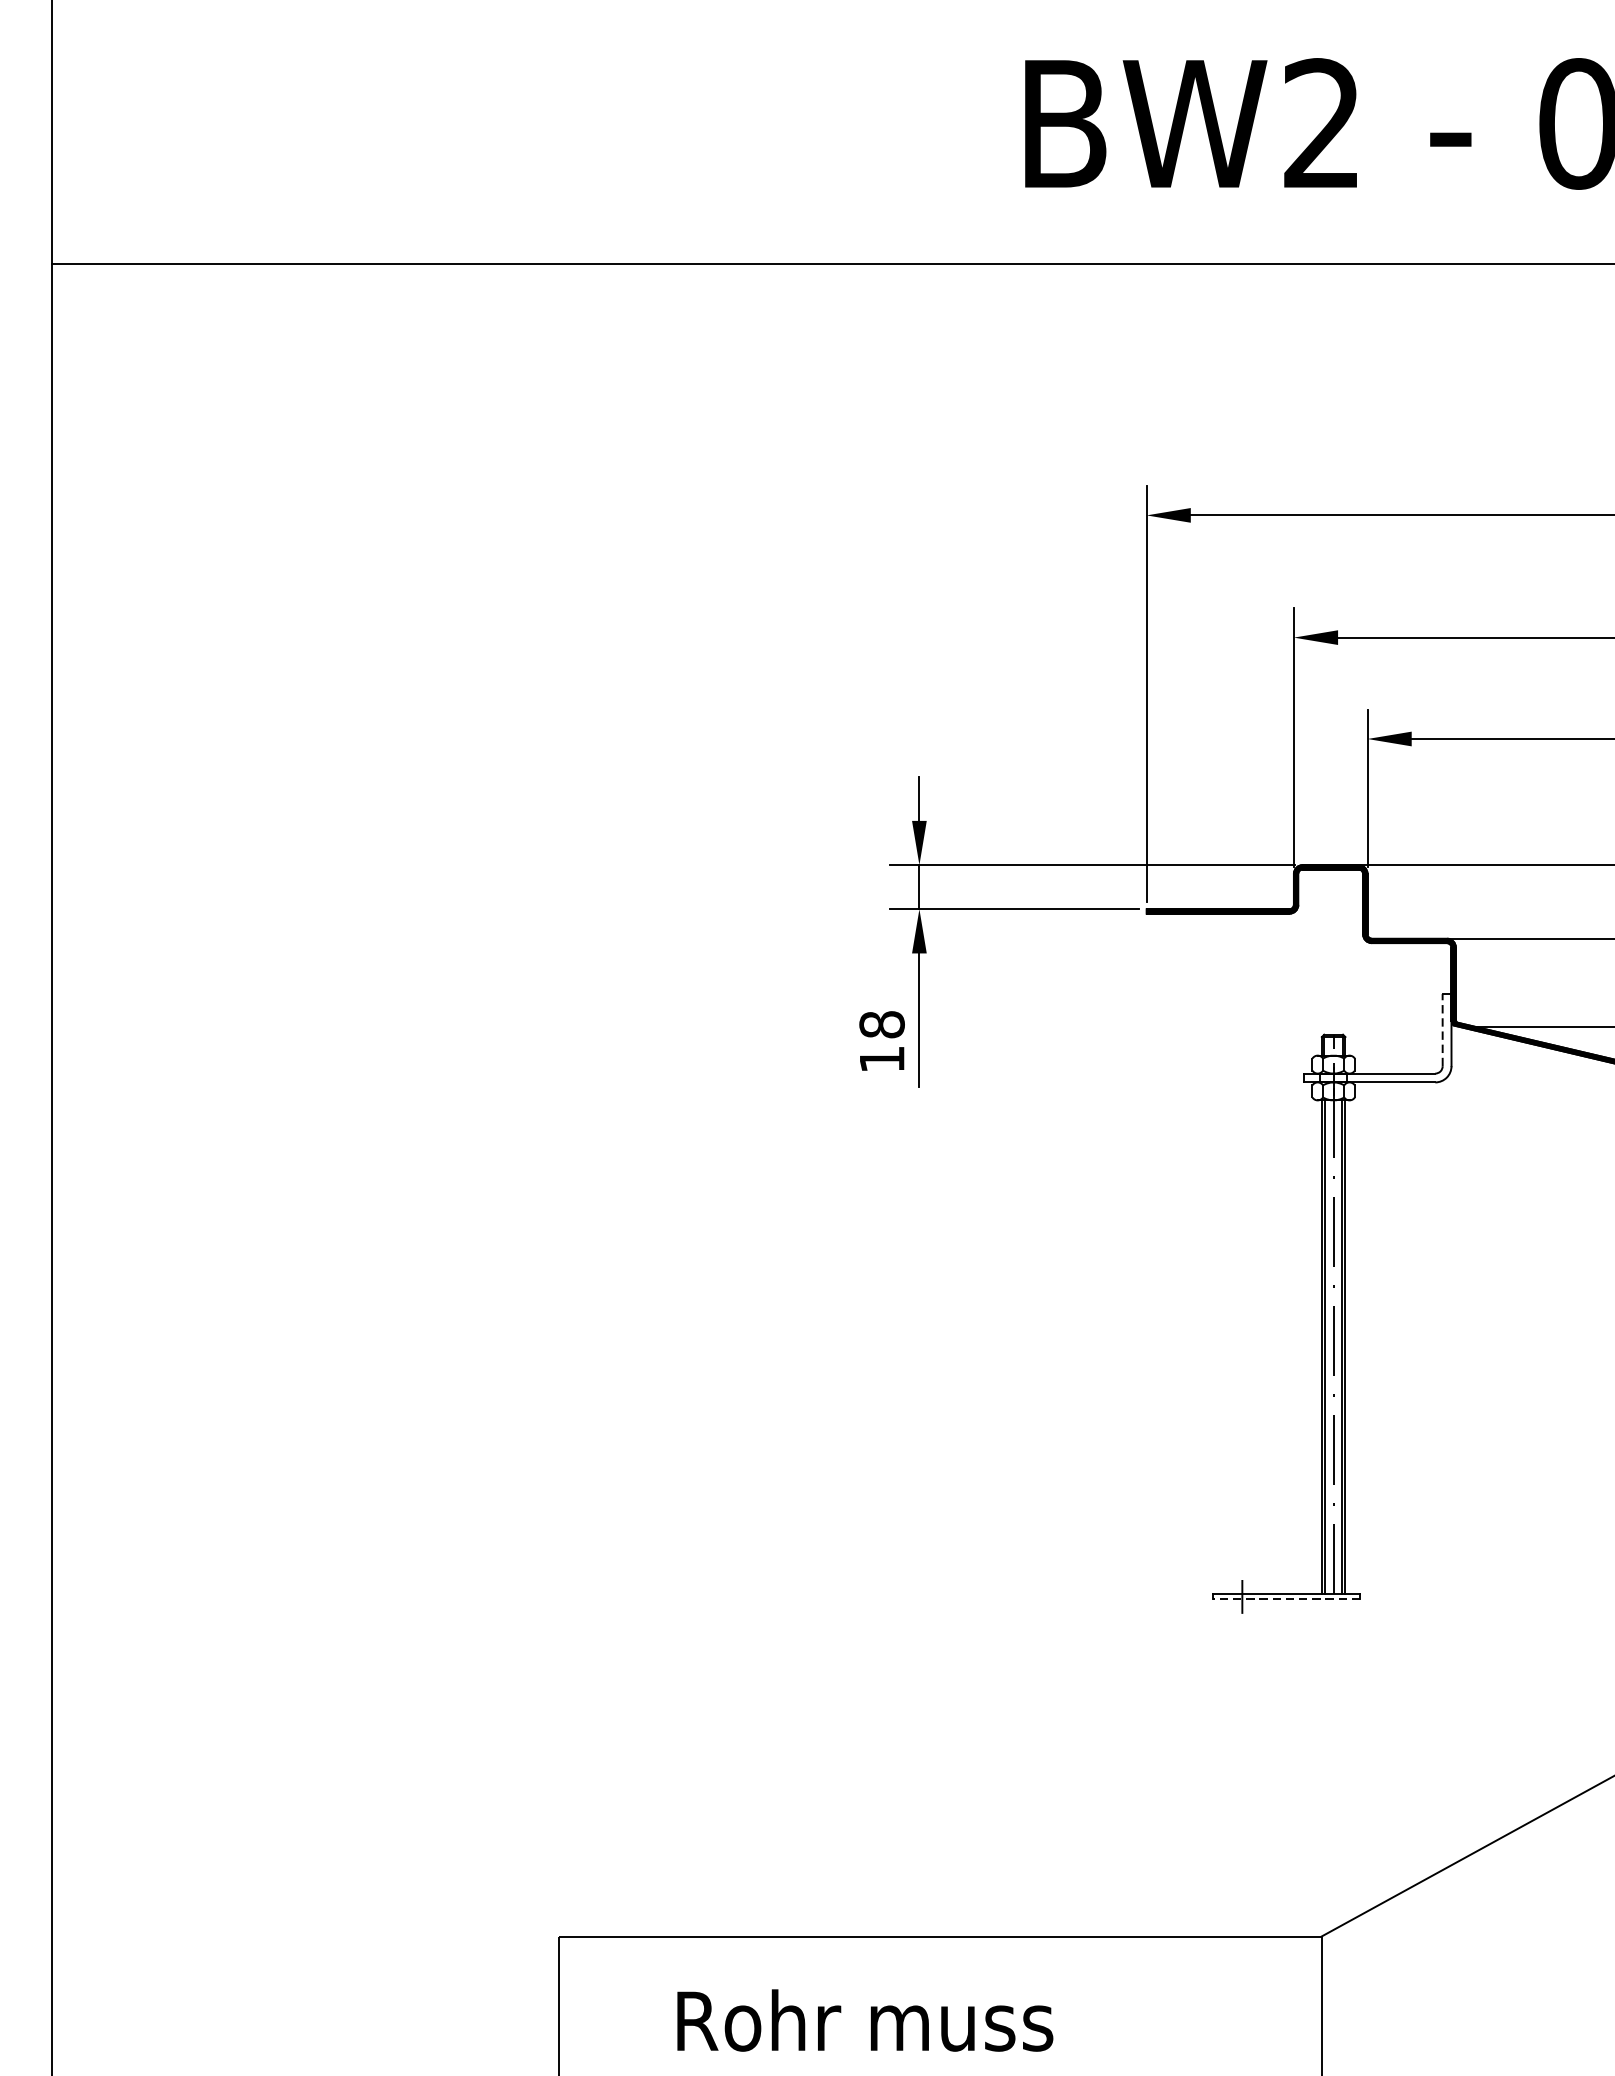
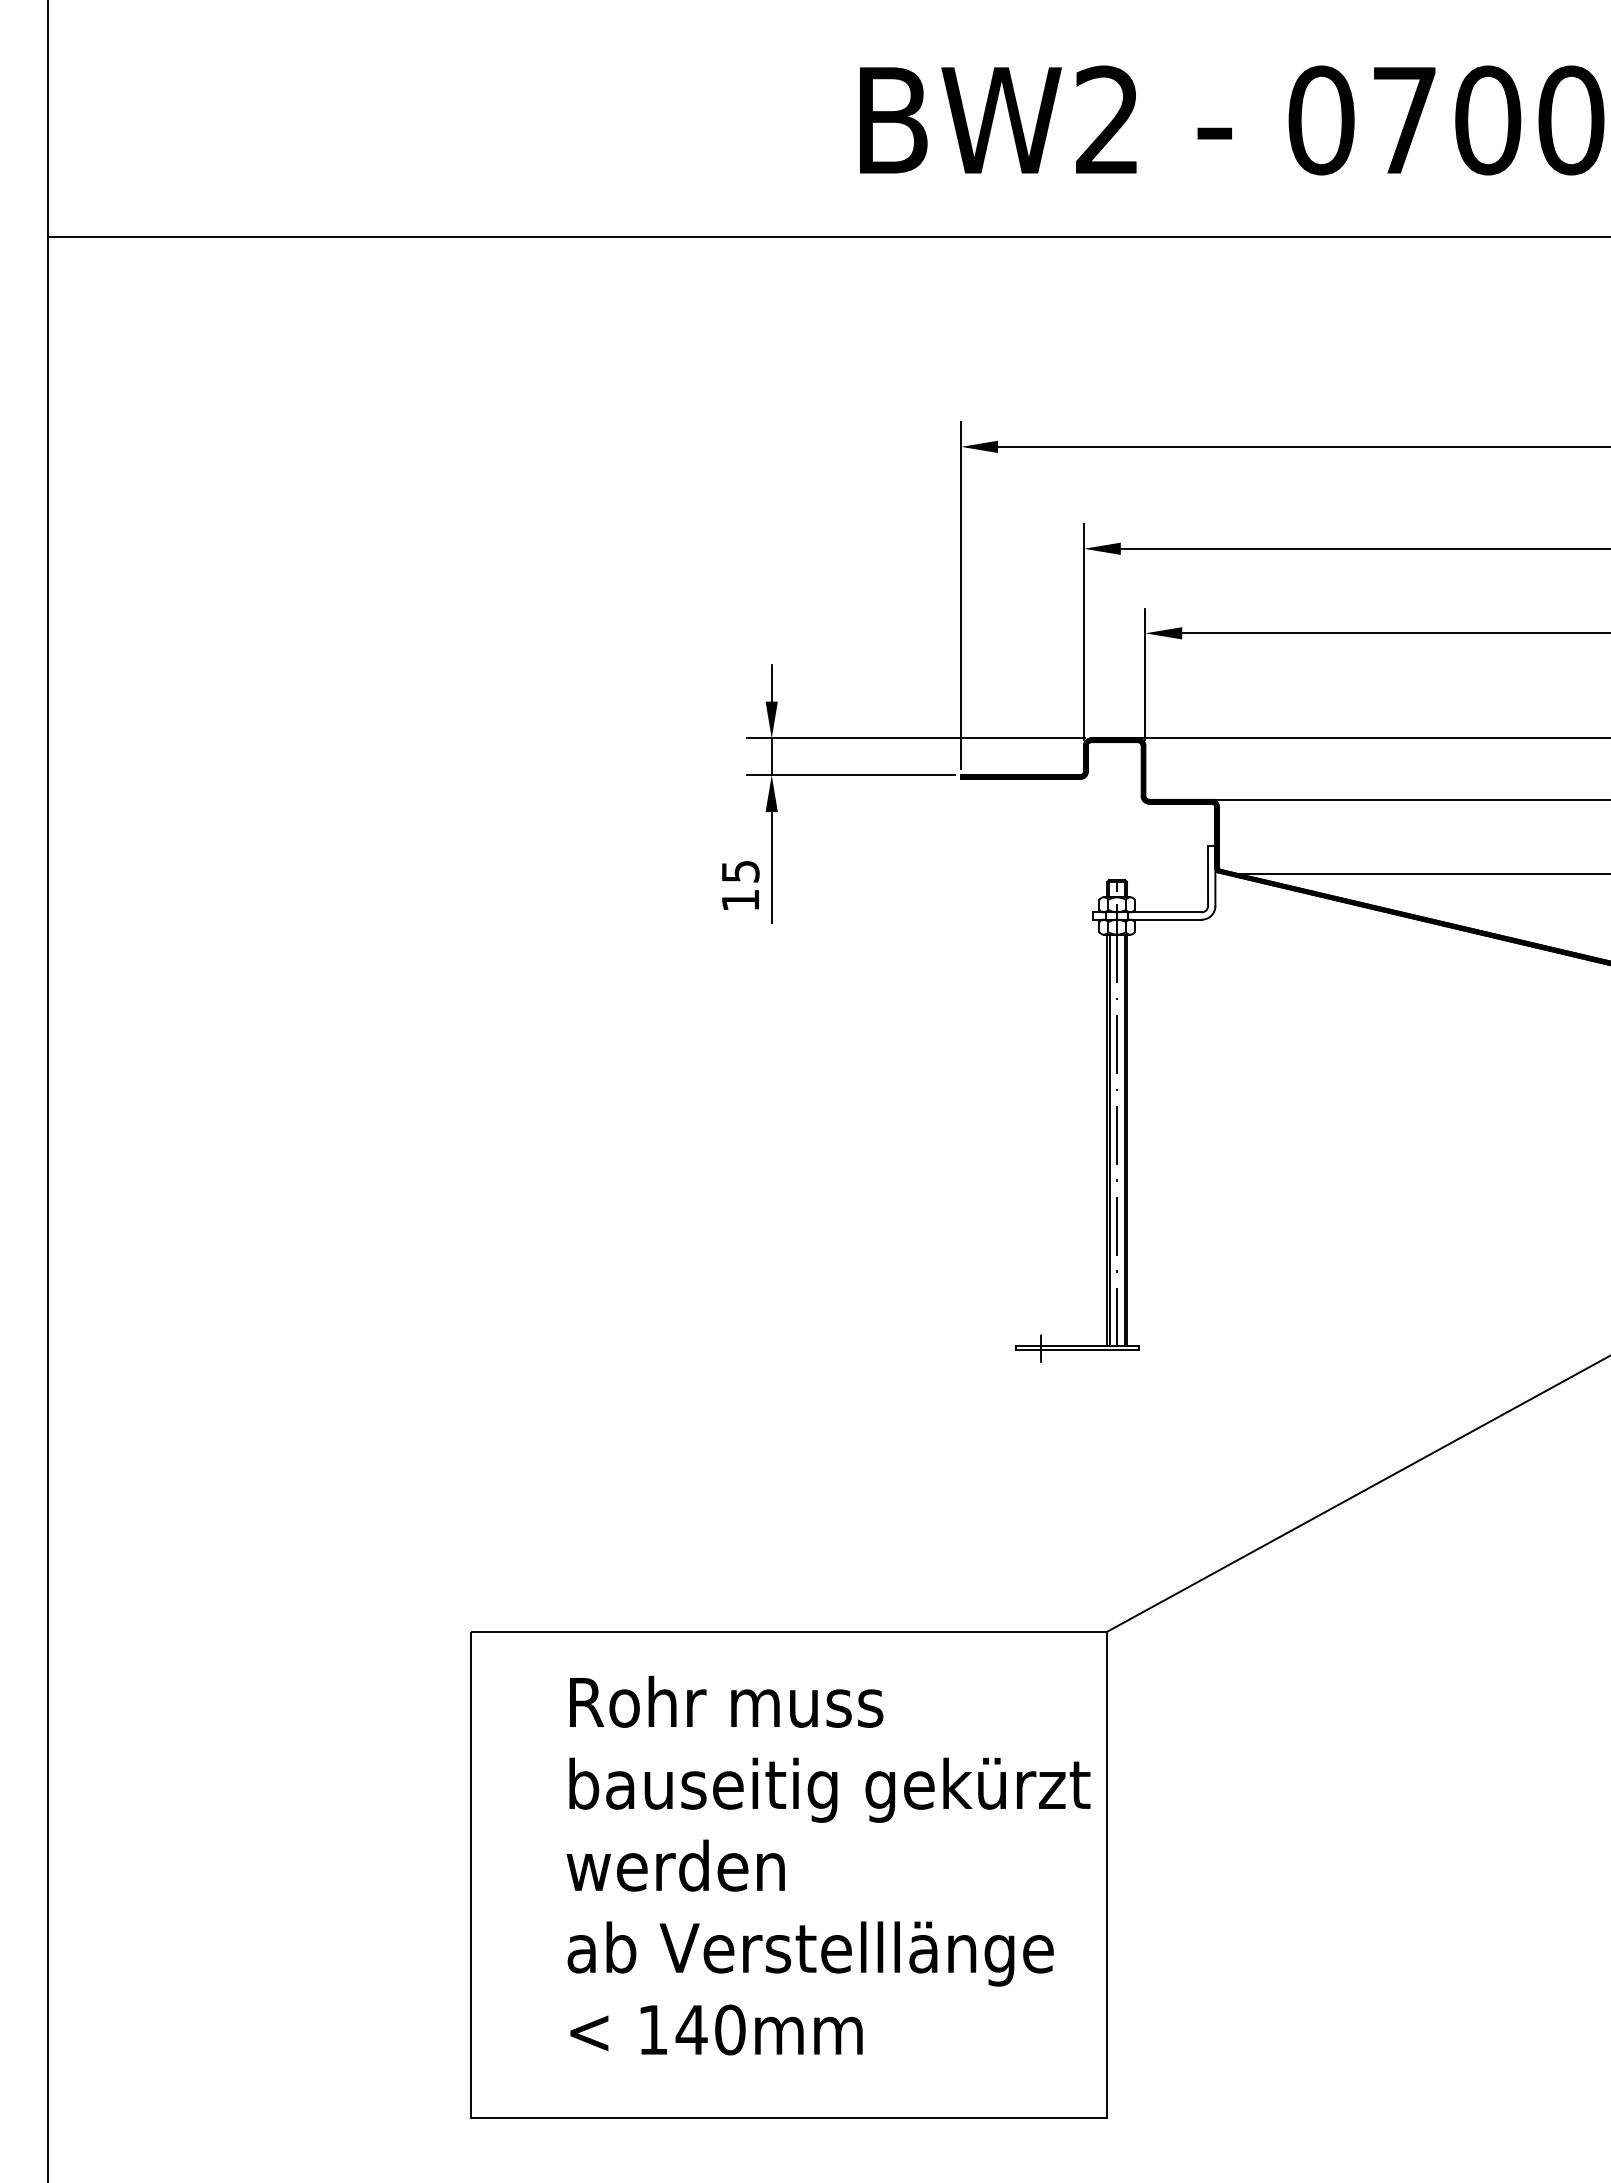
text: (881, 1024) -> (740, 871), 18 -> 15
line: (1443, 1029) -> (1208, 875), dashed -> solid
line: (1286, 1599) -> (1077, 1350), dashed -> solid

